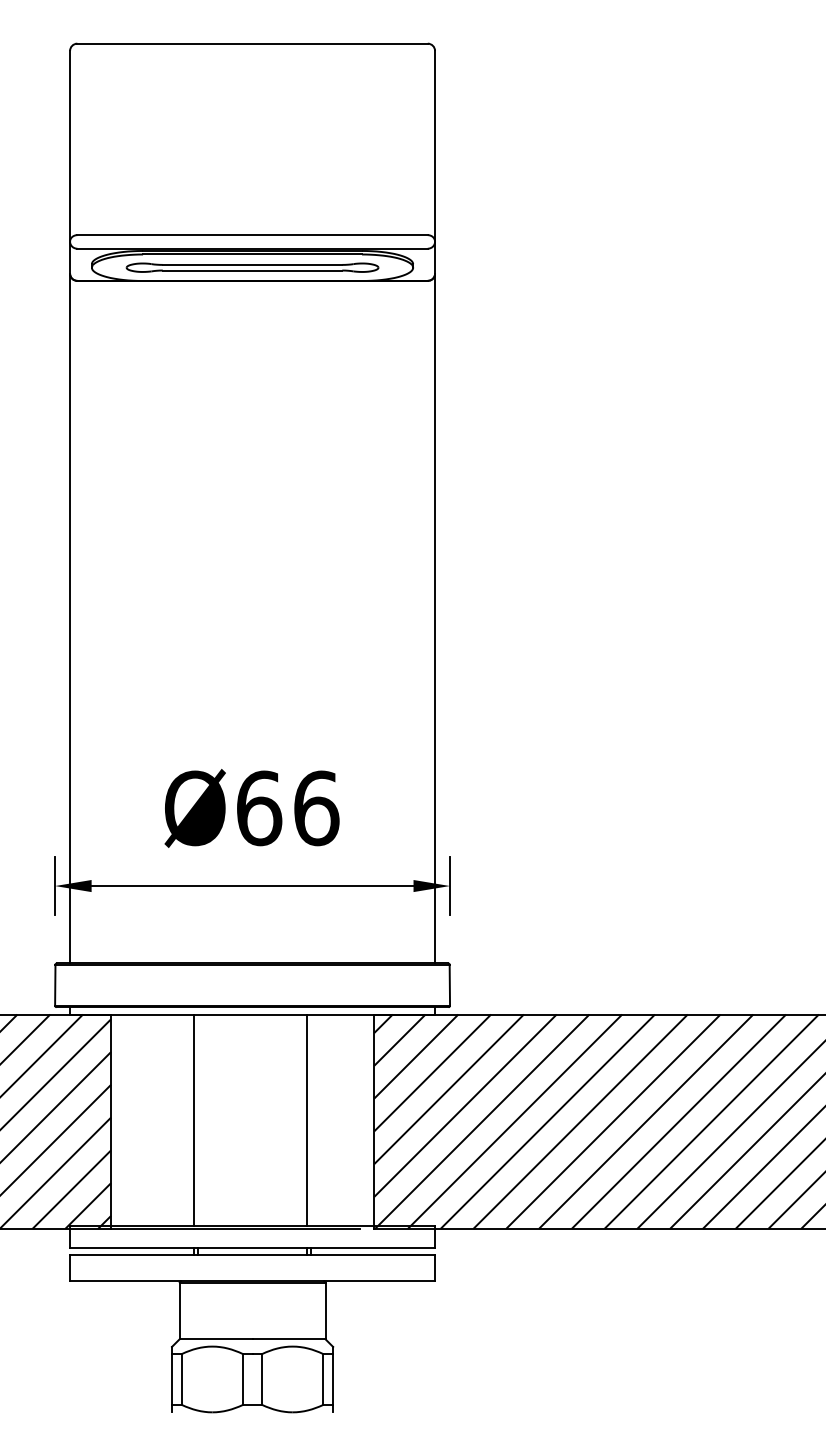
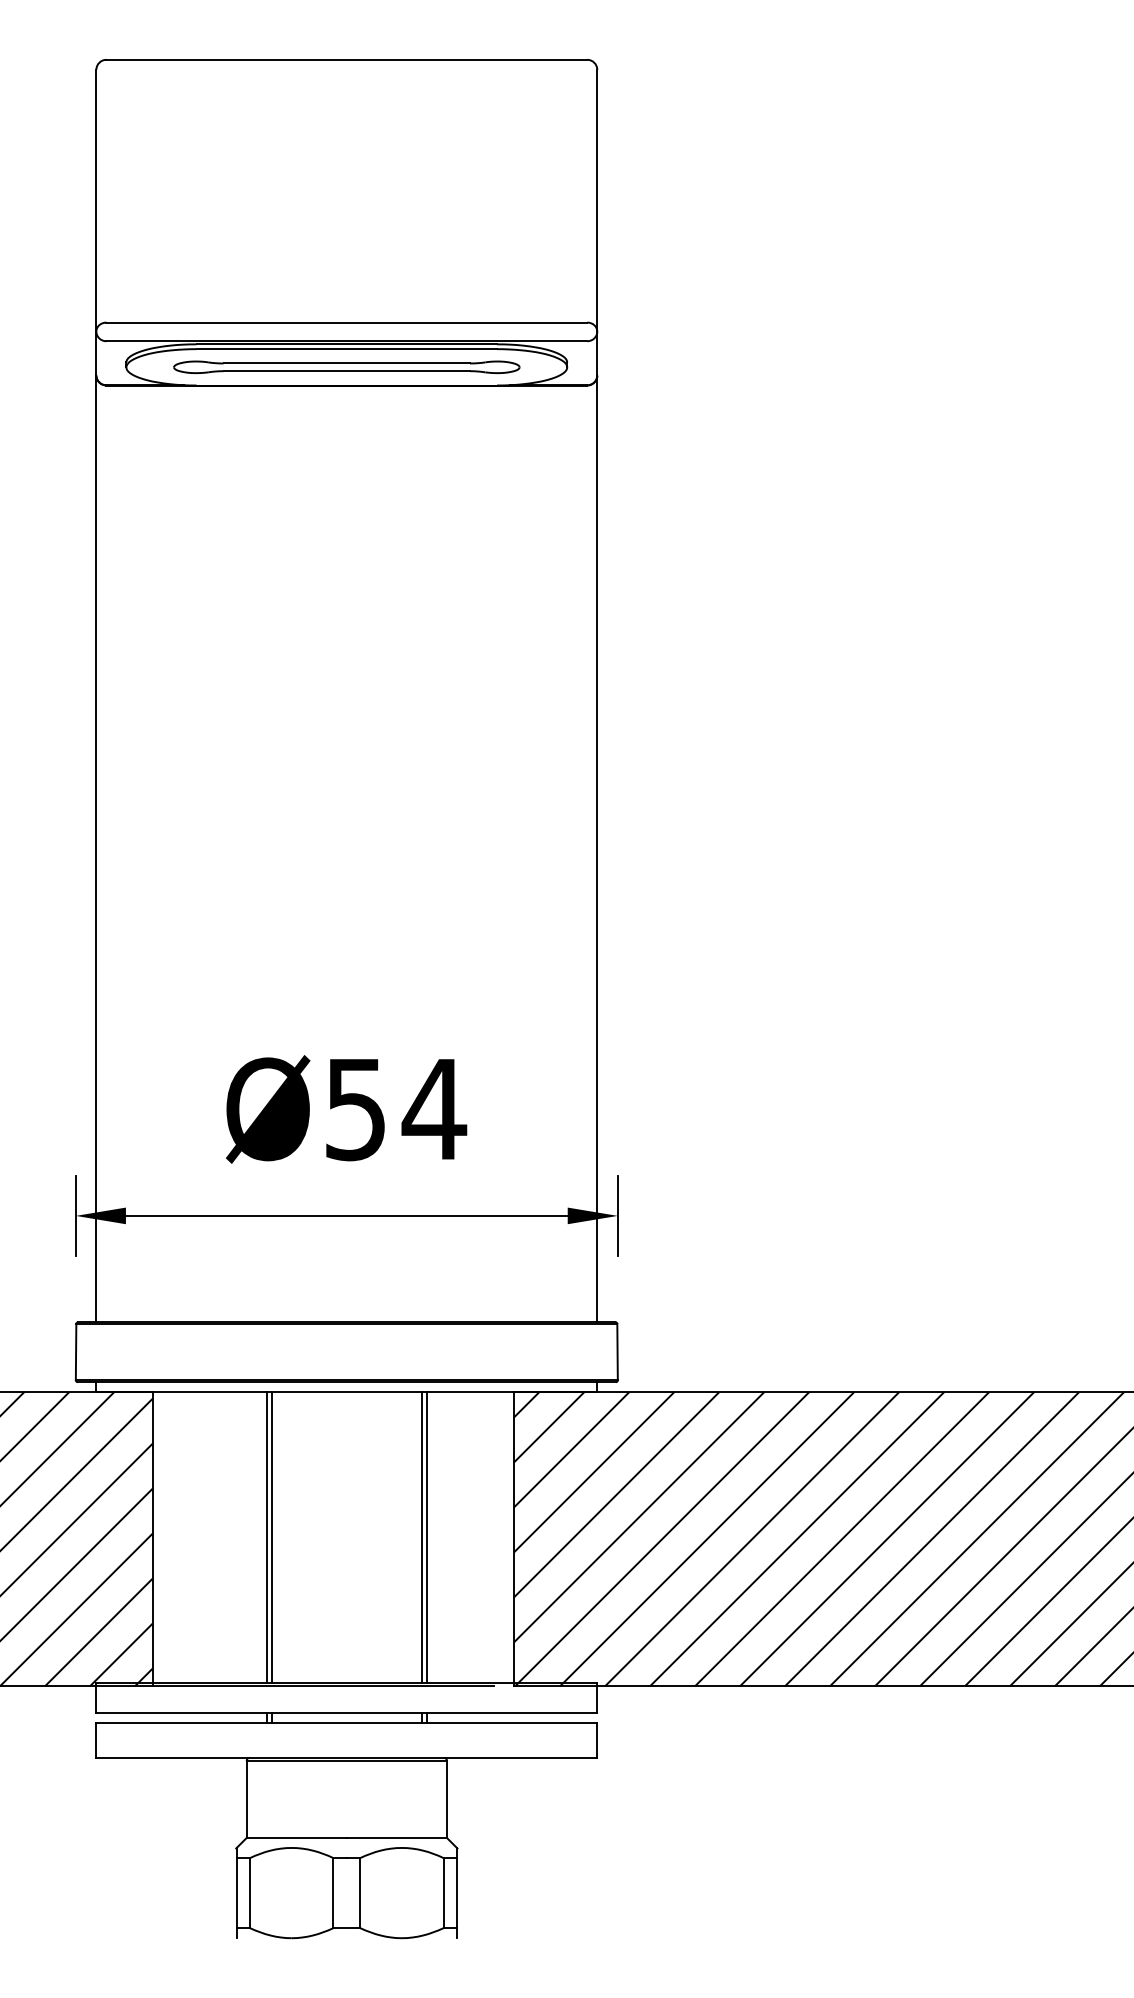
text: (288, 808) -> (396, 1109), Ø66 -> Ø54
line: (198, 1120) -> (272, 1537), added
line: (310, 1120) -> (426, 1537), added

